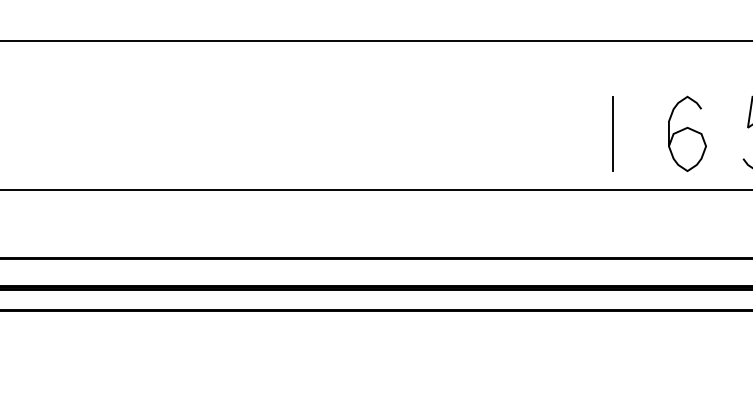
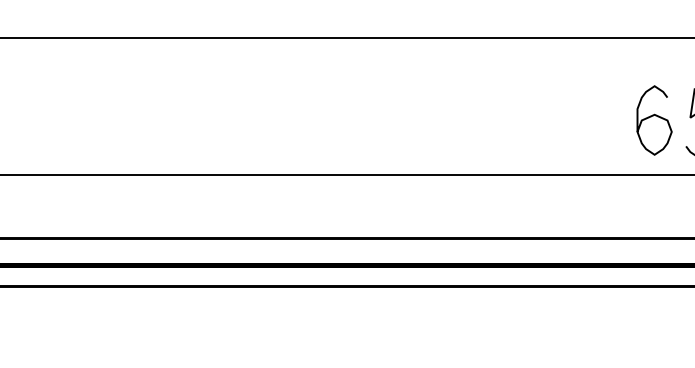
curve: (686, 129) -> (653, 116), moved
line: (613, 133) -> (566, 123), removed

